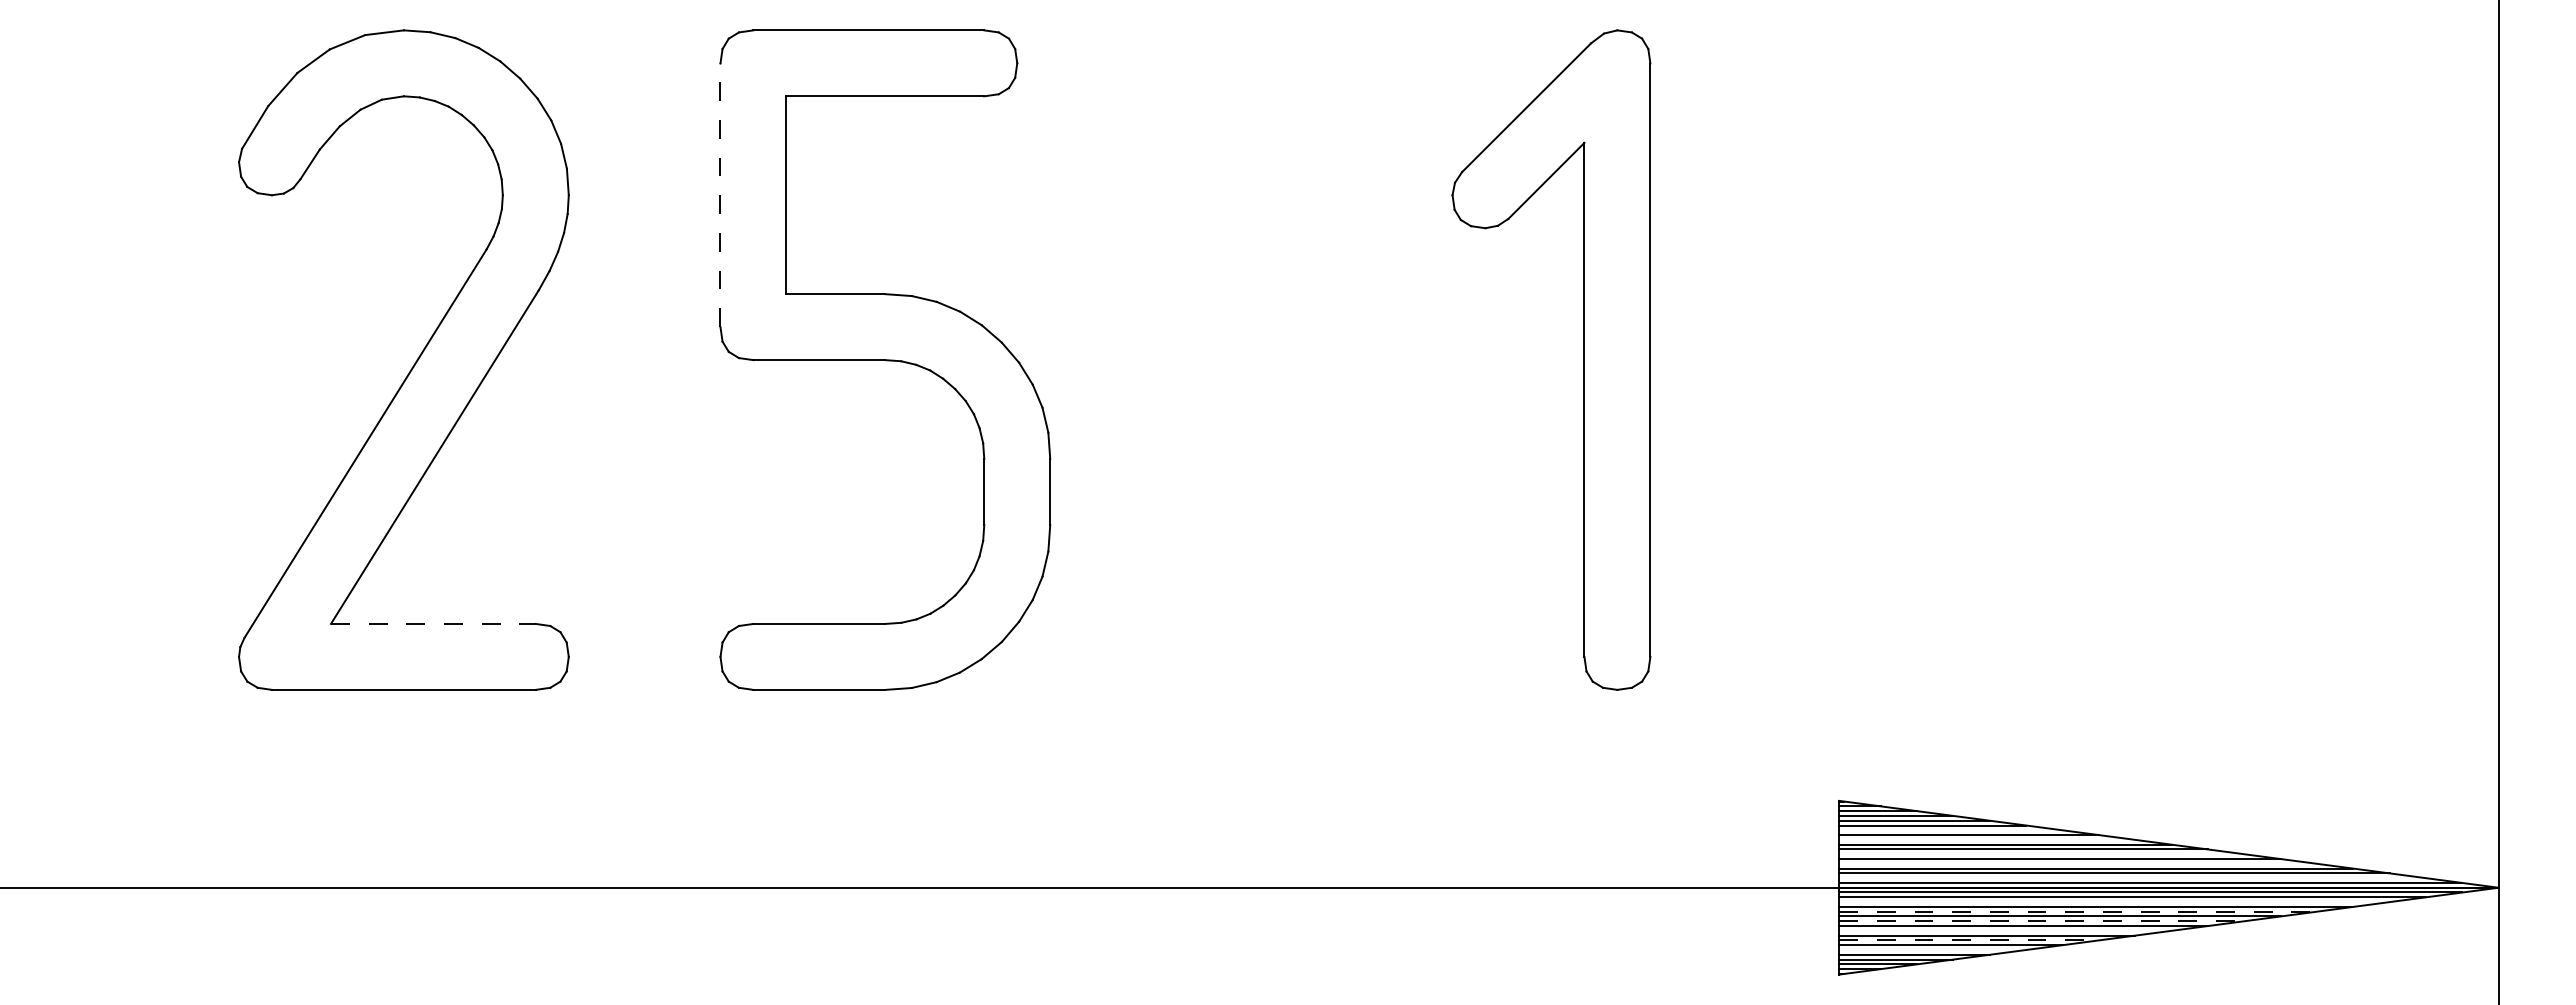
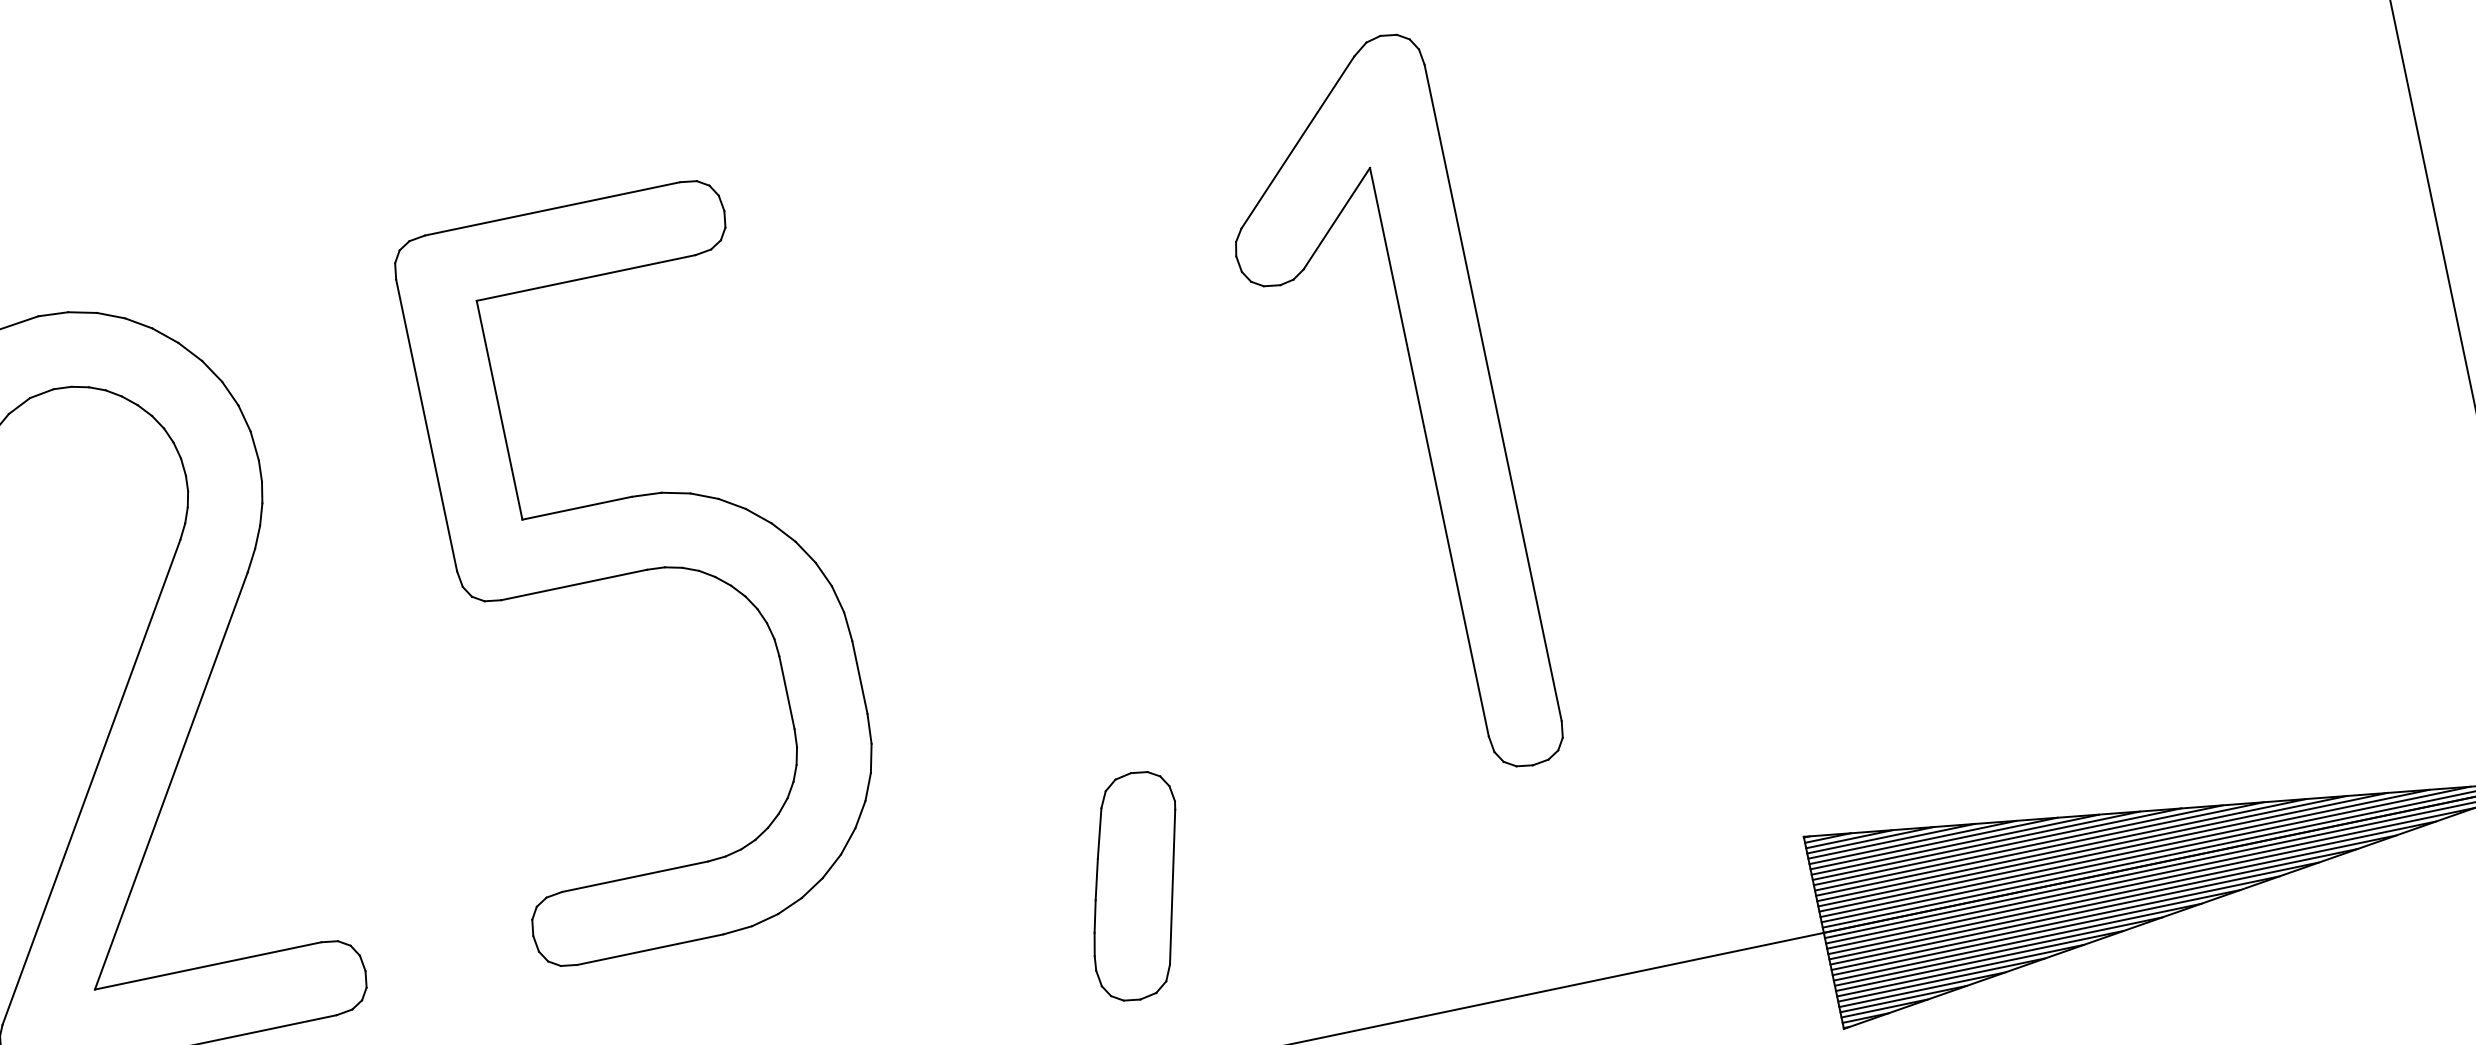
line: (720, 195) -> (426, 425), dashed -> solid
line: (433, 623) -> (208, 965), dashed -> solid
part: (1251, 722) -> (1135, 885), added
line: (1950, 830) -> (1933, 843), added
line: (1987, 839) -> (1976, 845), added
line: (2041, 854) -> (2039, 849), added
line: (2077, 863) -> (2081, 851), added
line: (2132, 878) -> (2146, 854), added
line: (2114, 902) -> (2131, 885), added
line: (2078, 911) -> (2093, 903), dashed -> solid
line: (2042, 921) -> (2056, 923), dashed -> solid
line: (2005, 930) -> (2017, 941), added
line: (1969, 940) -> (1980, 961), dashed -> solid
line: (1932, 949) -> (1941, 979), added

